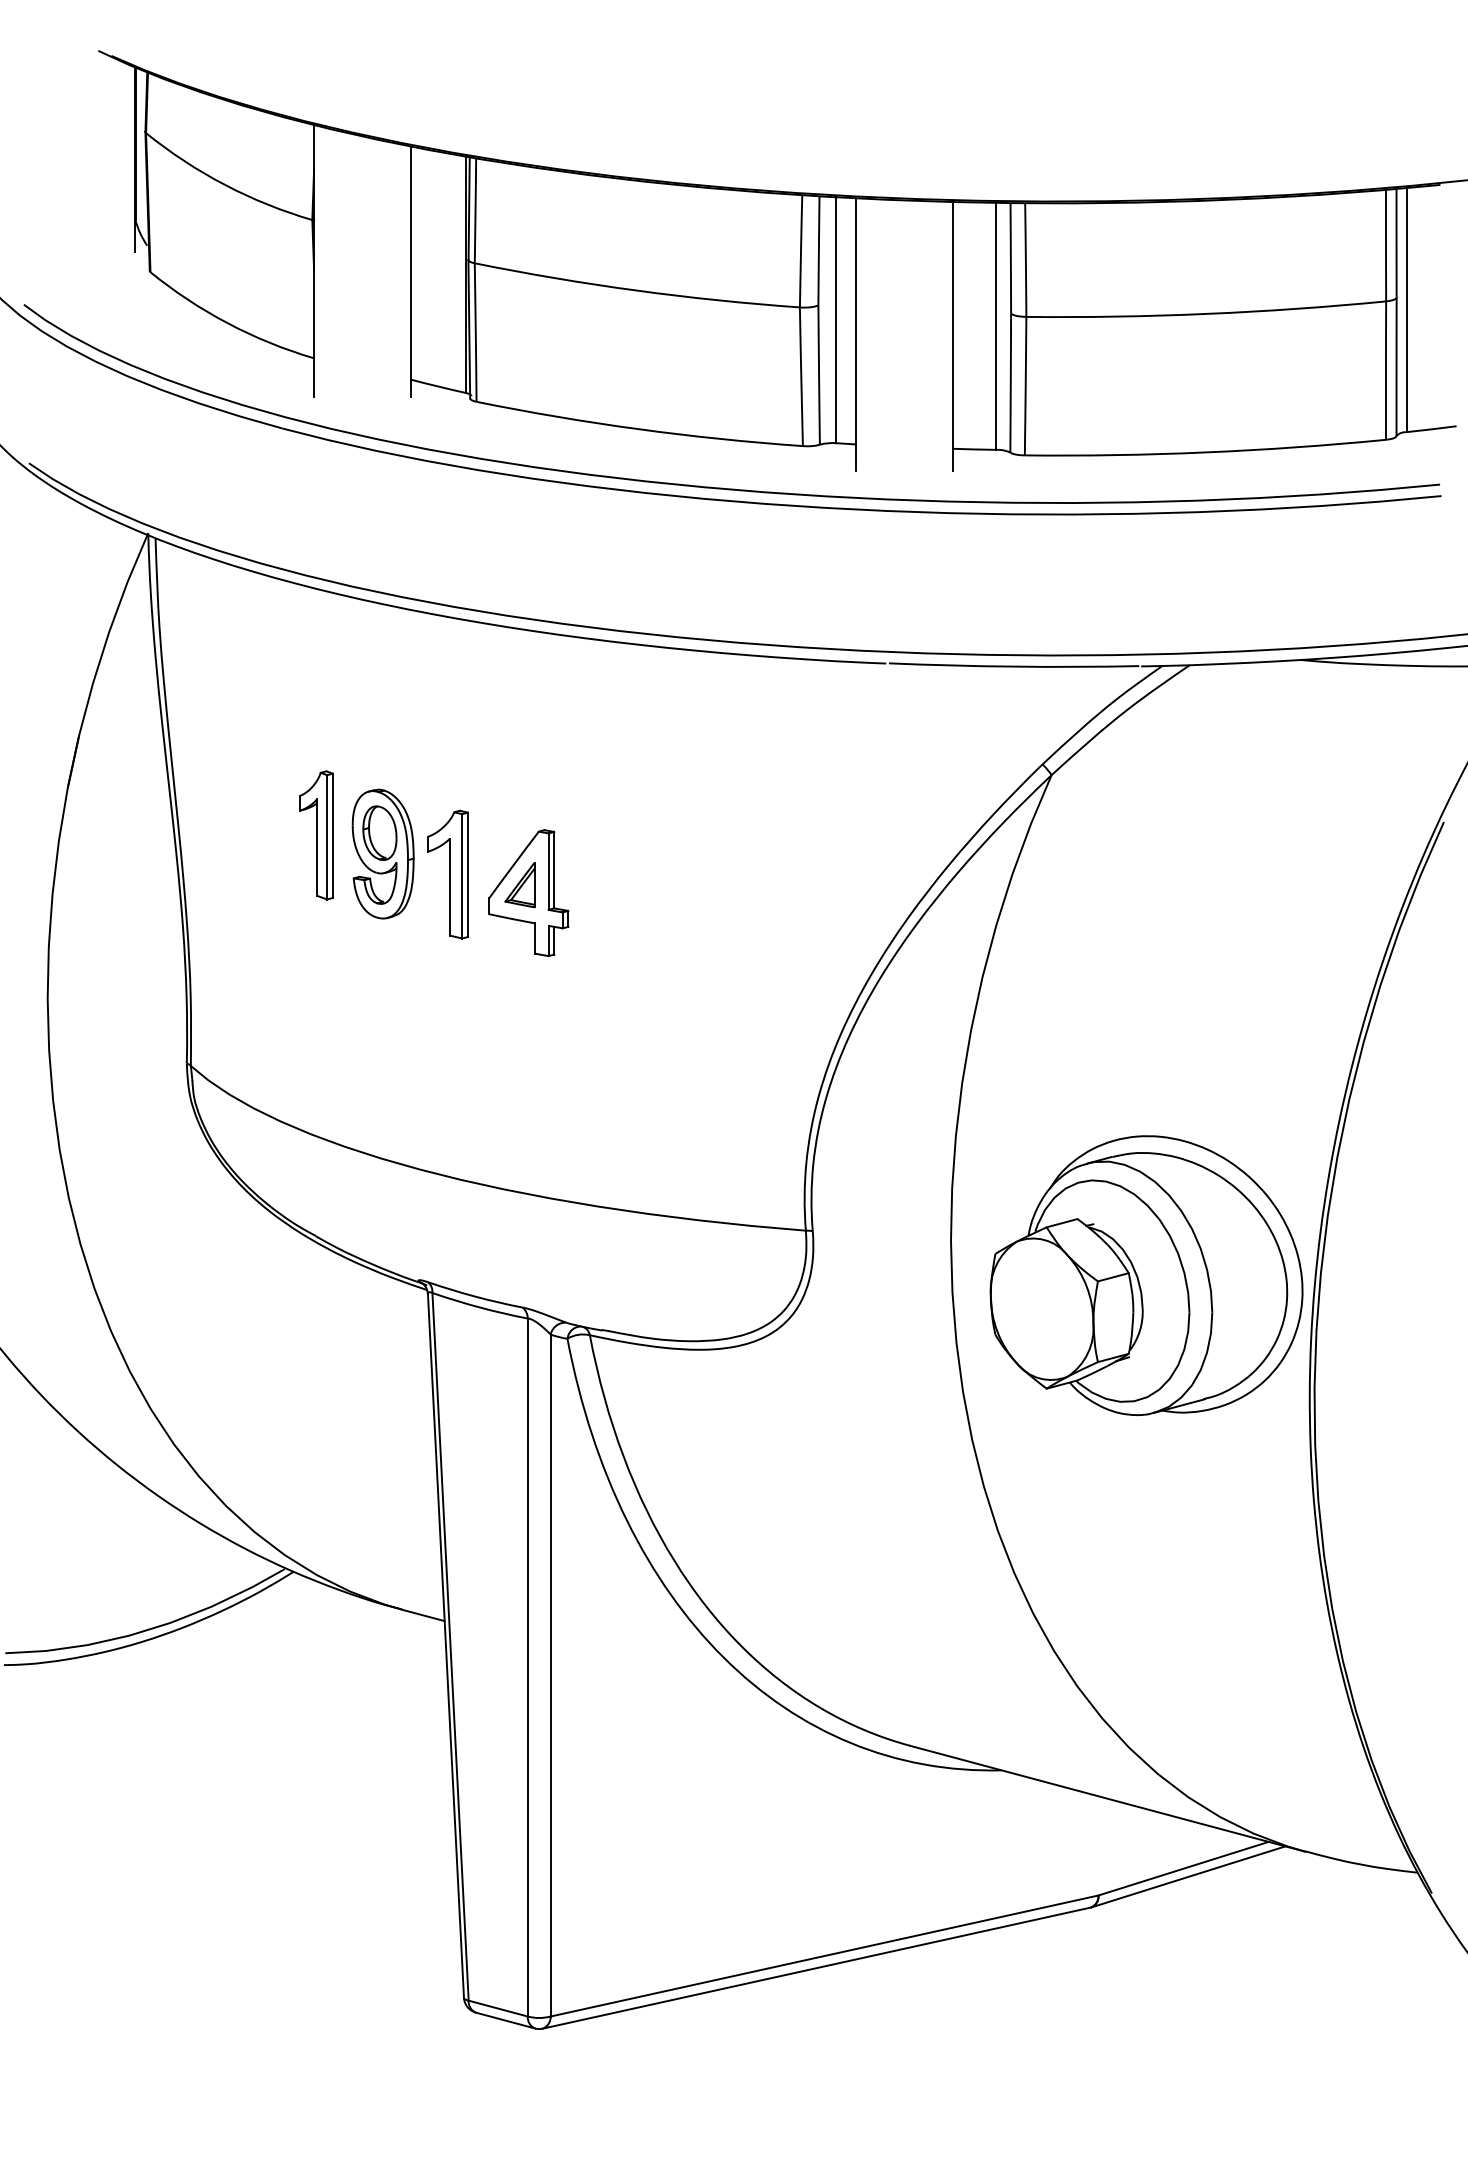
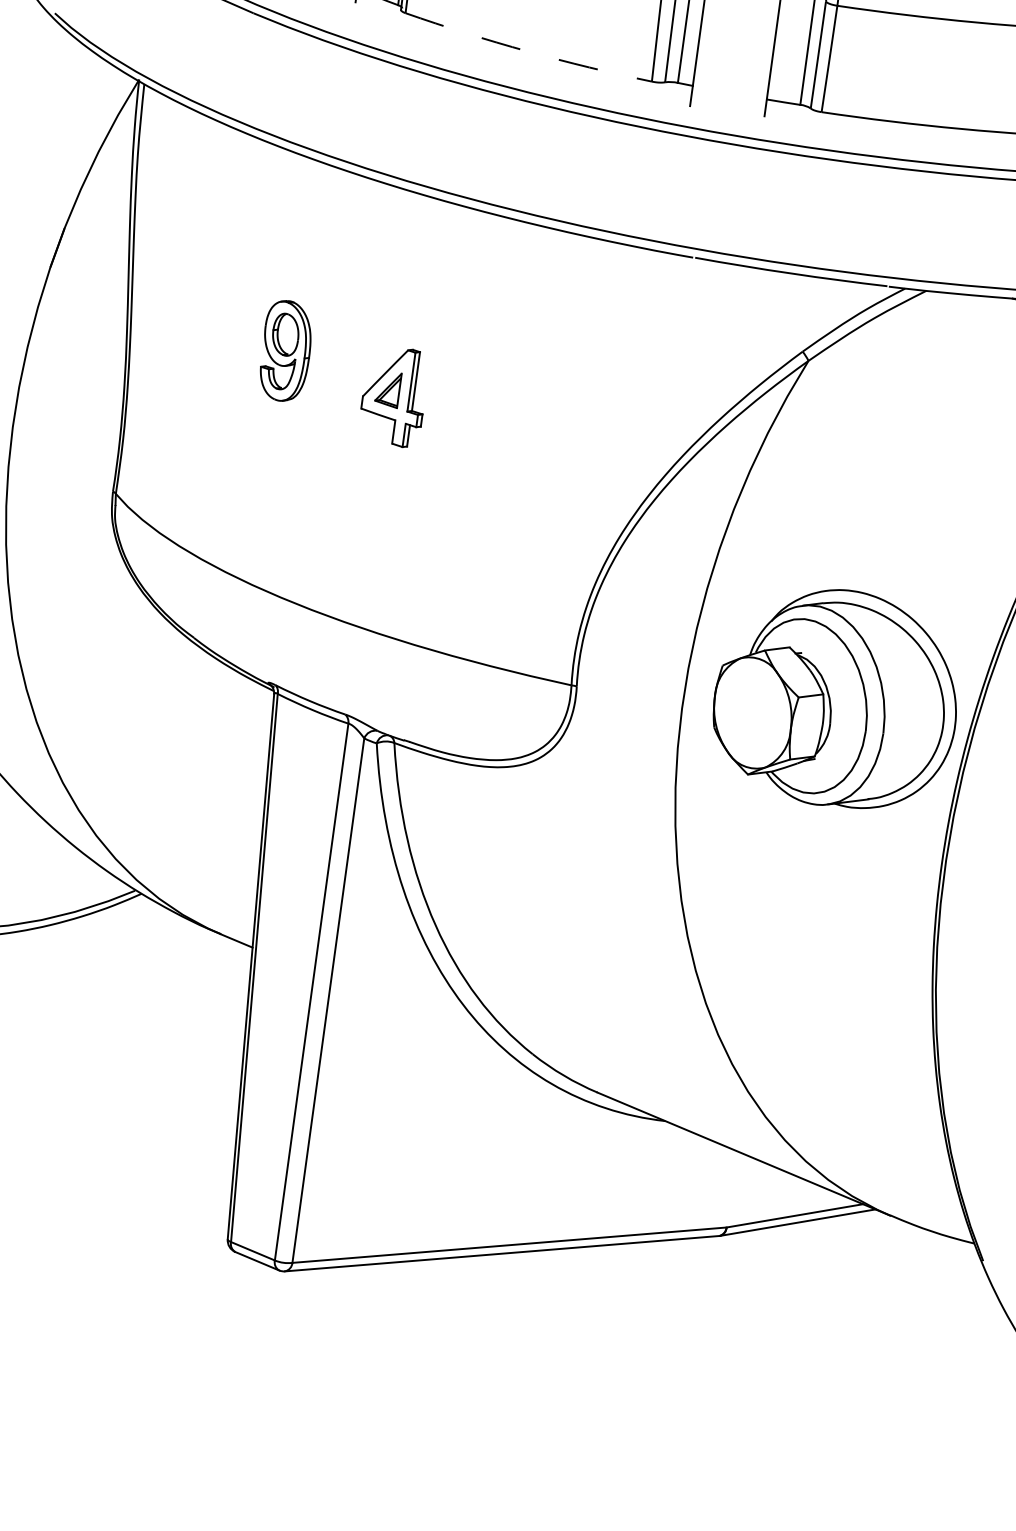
arc: (639, 429) -> (527, 51), solid -> dashed
part: (316, 835) -> (236, 329), removed
part: (447, 874) -> (333, 373), removed
part: (1146, 1275) -> (836, 698), moved

